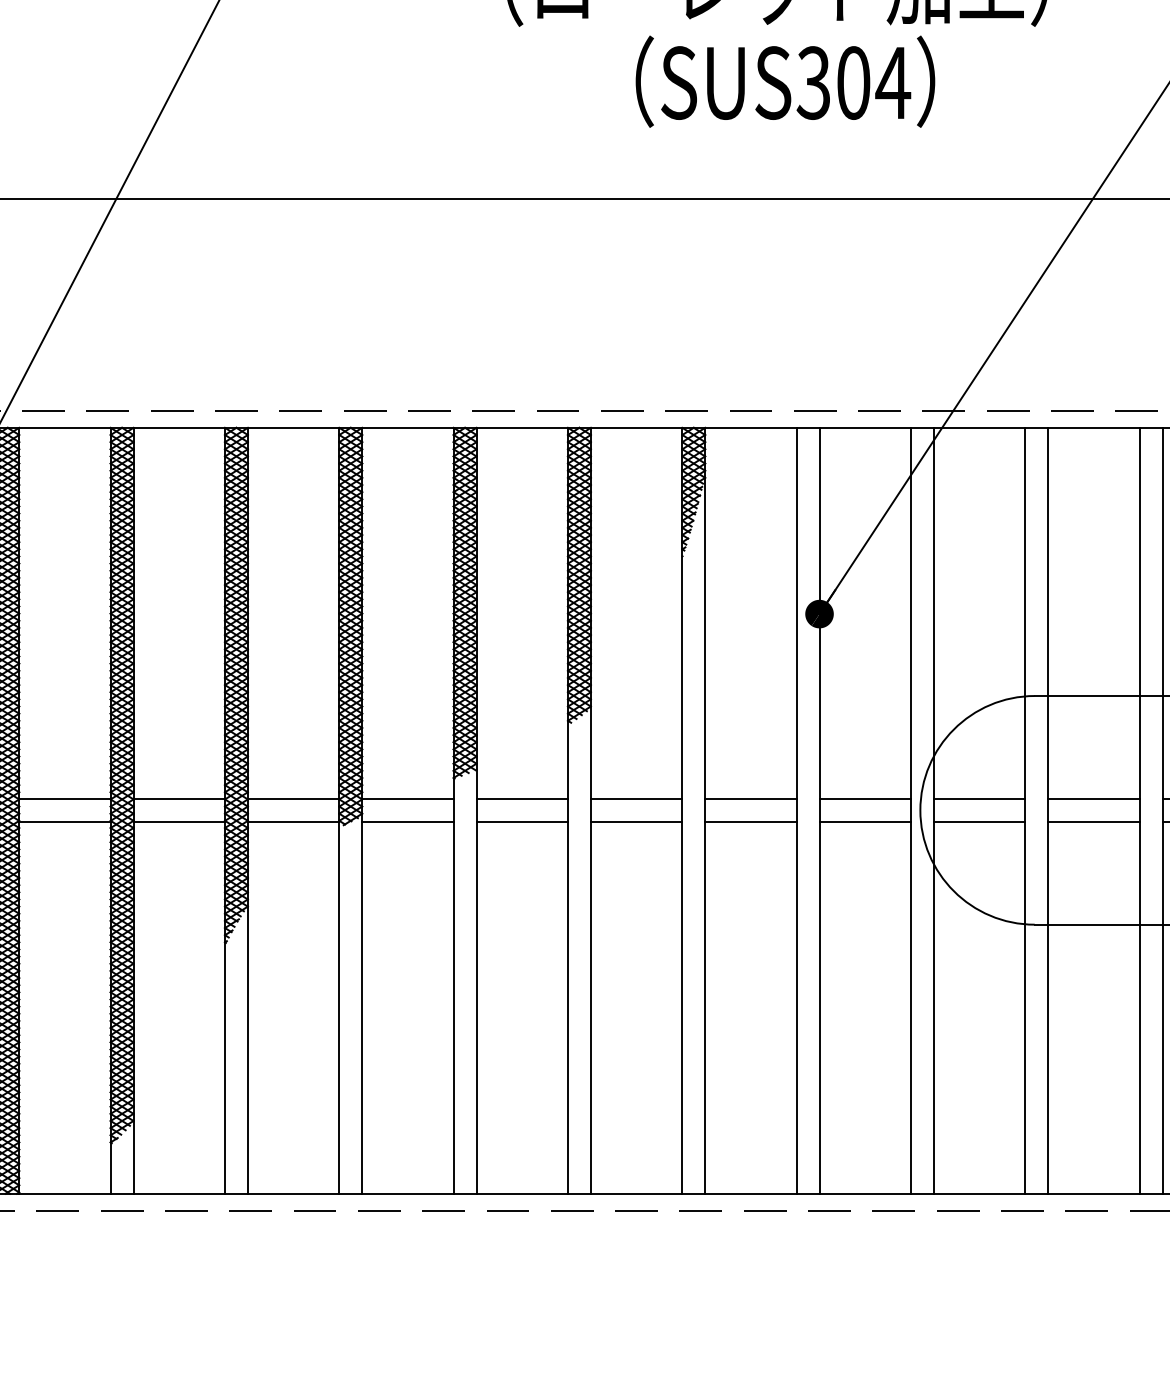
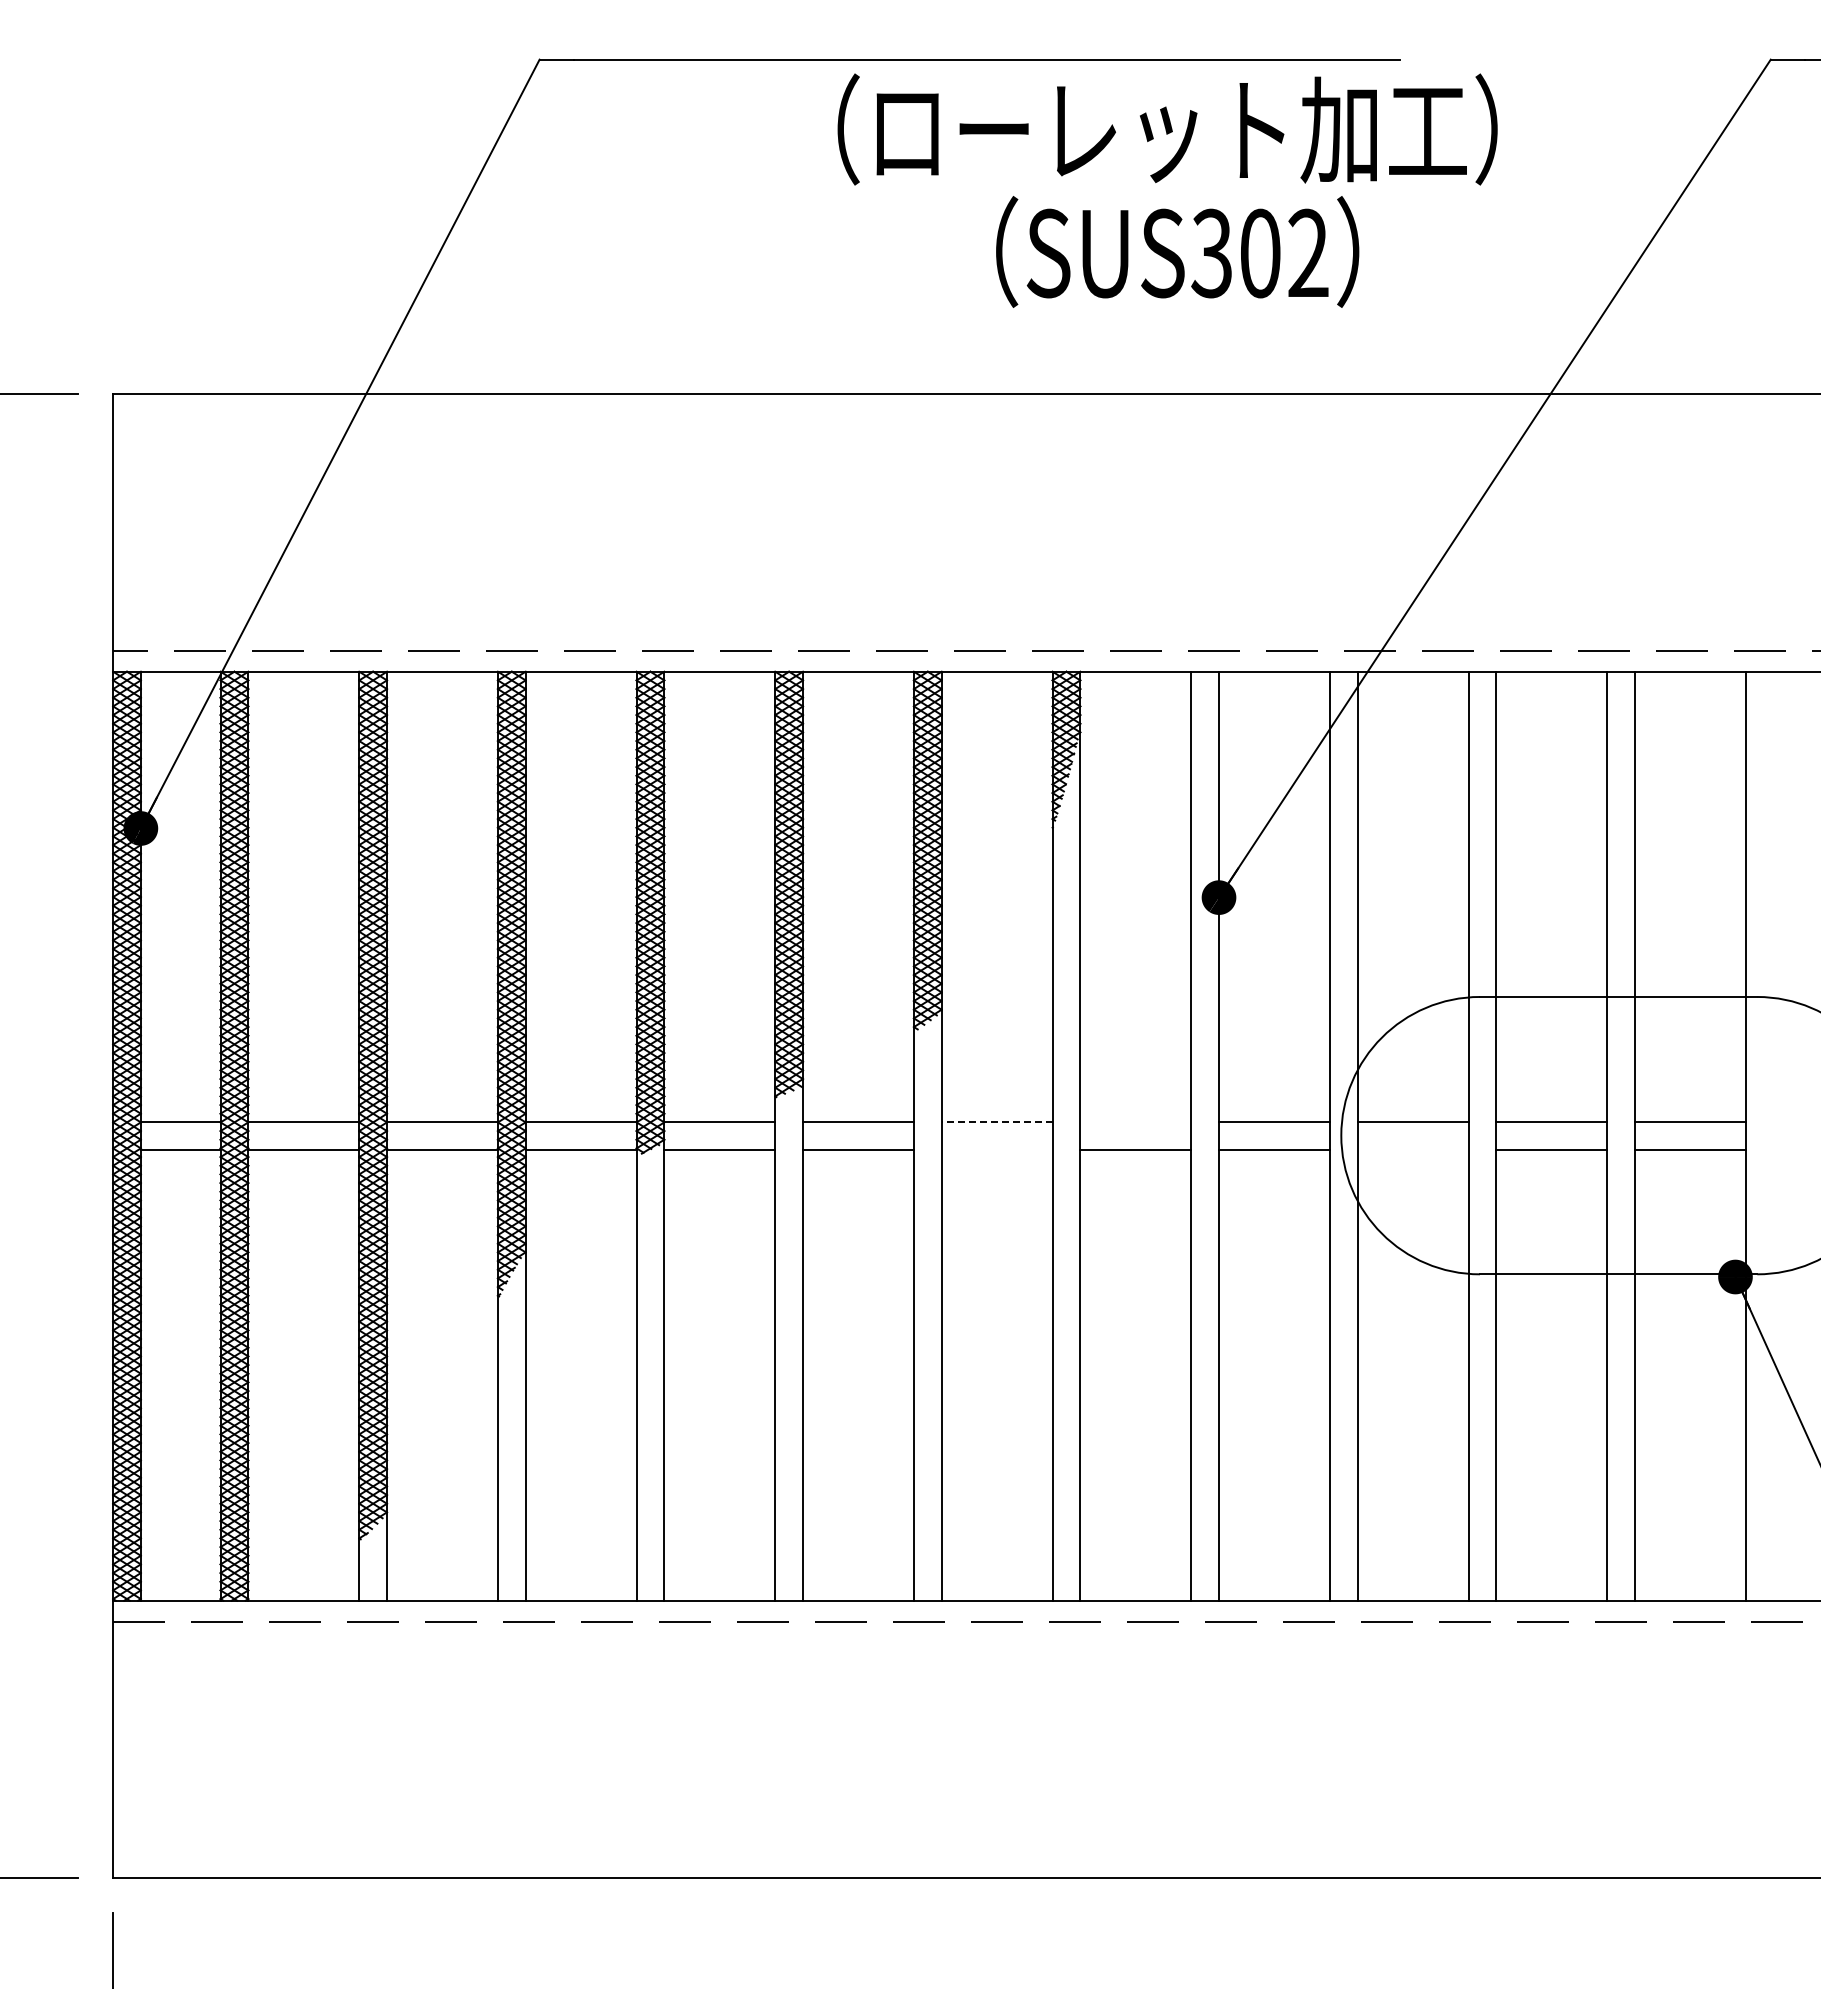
text: (893, 82) -> (1308, 252), SUS304 -> SUS302
line: (636, 799) -> (996, 1122), solid -> dashed
line: (750, 799) -> (1135, 1122), removed
line: (636, 822) -> (996, 1150), removed
line: (979, 822) -> (1412, 1150), removed

